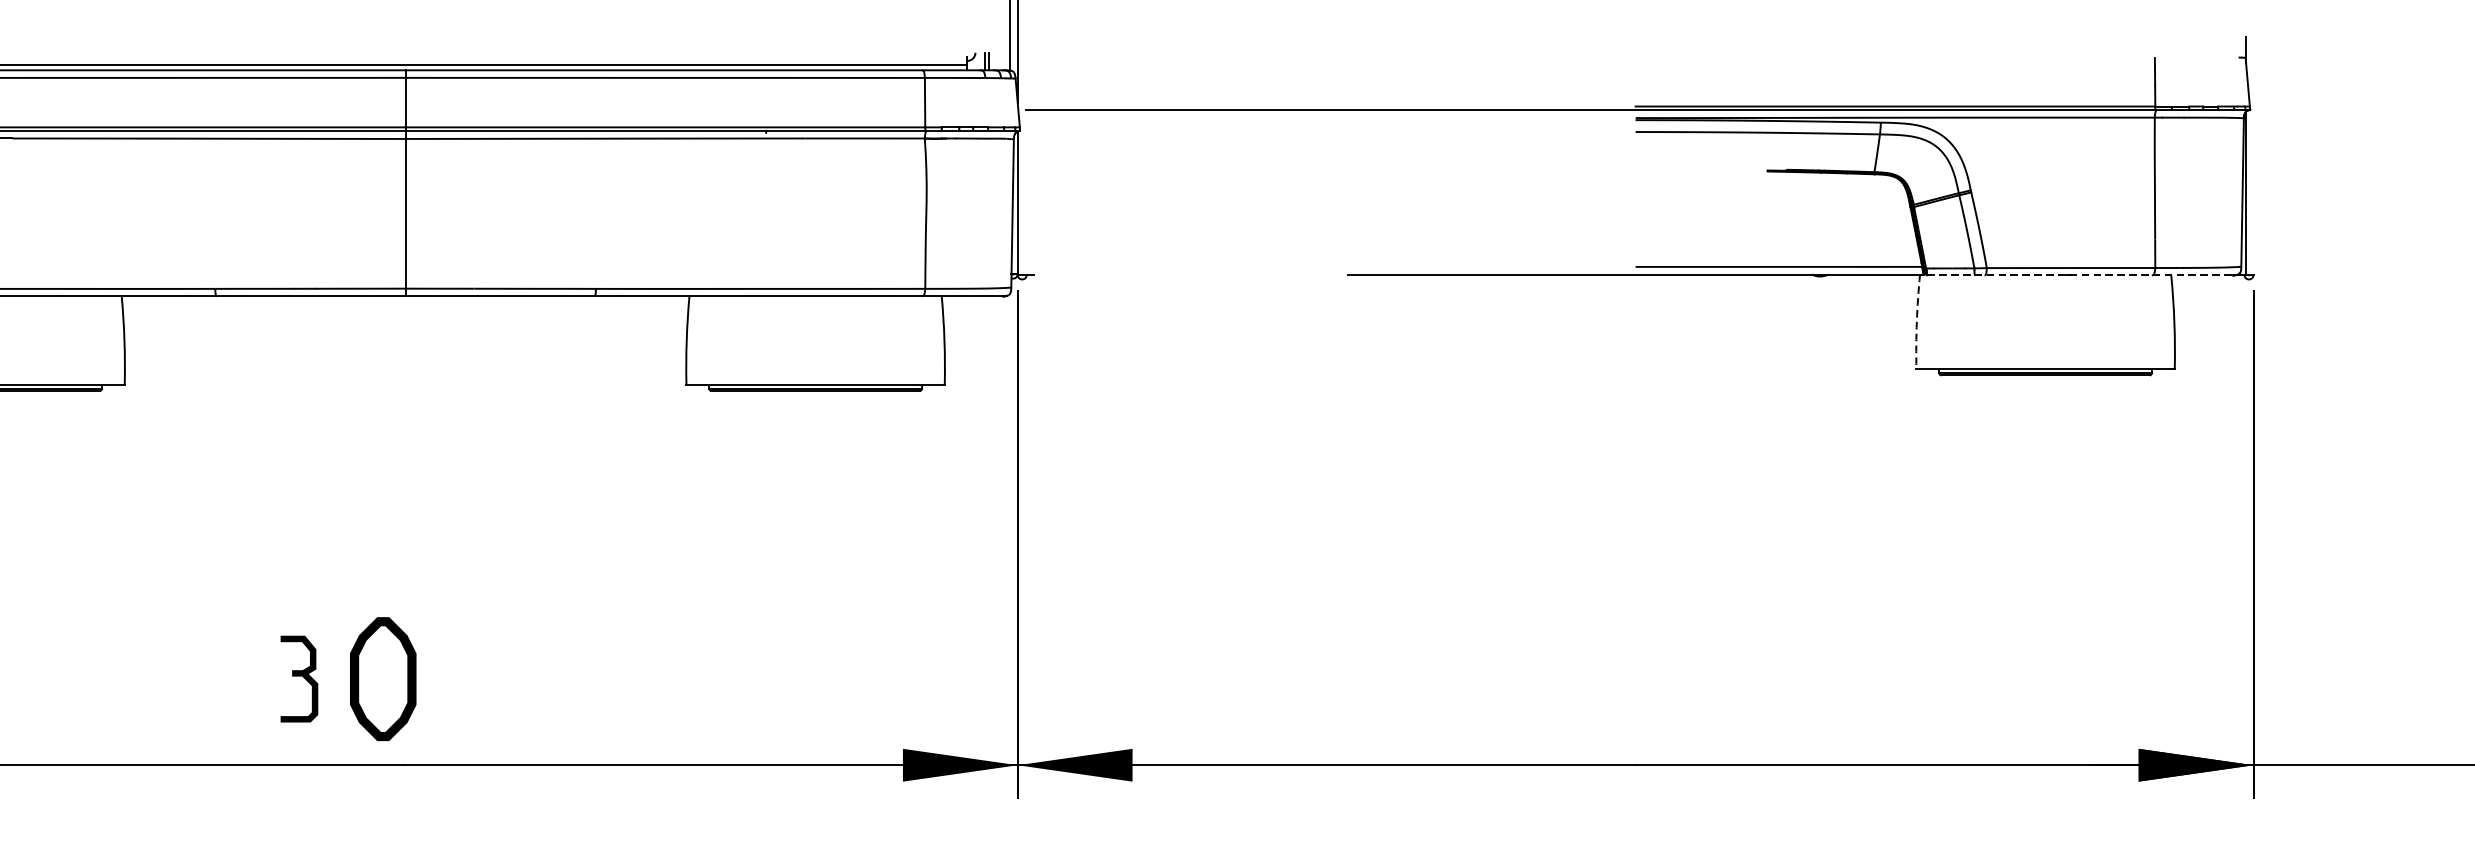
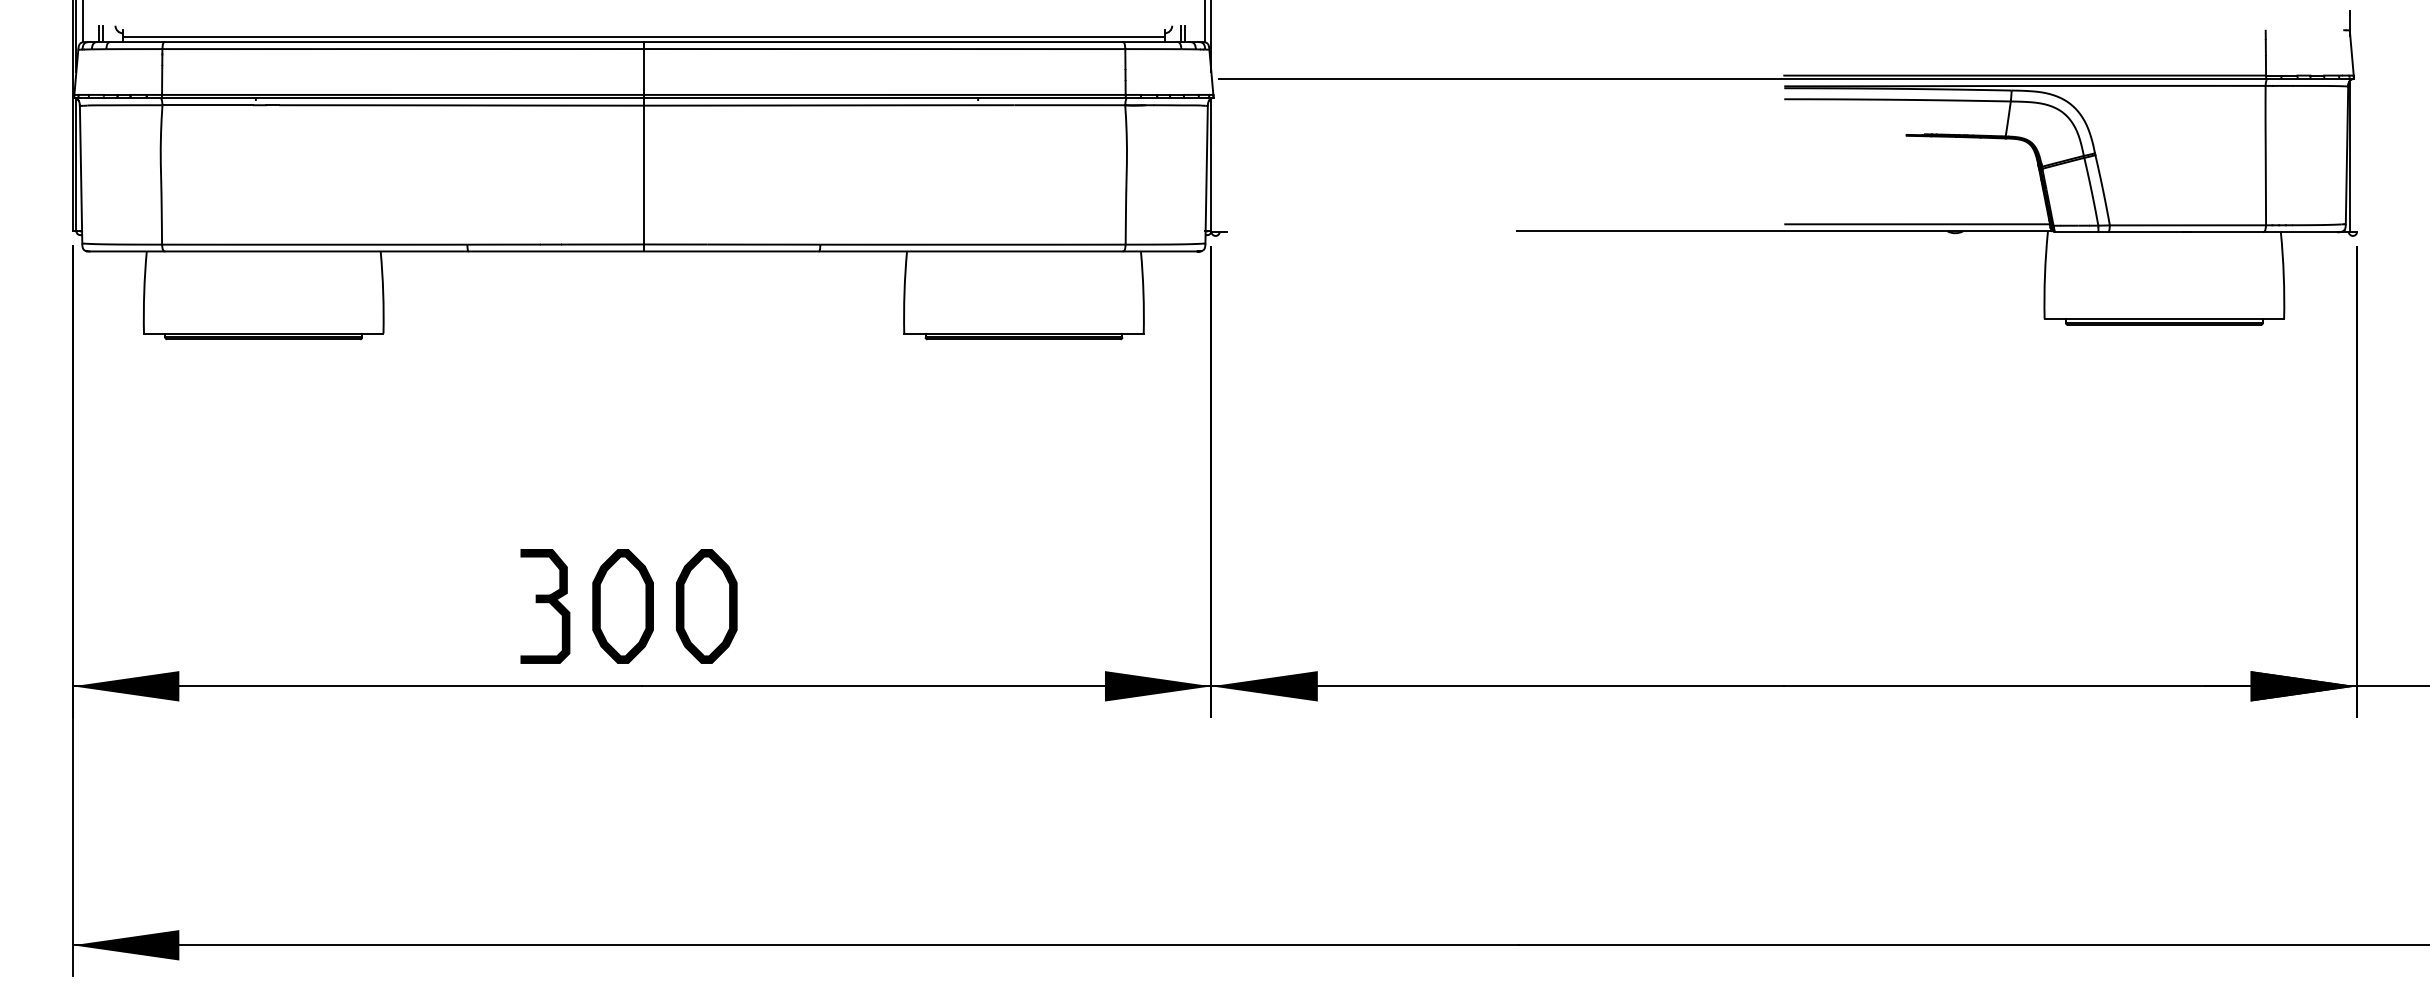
line: (2080, 275) -> (2196, 232), dashed -> solid
arc: (1916, 322) -> (2044, 275), dashed -> solid
part: (299, 679) -> (545, 606), size x1.43
part: (473, 679) -> (706, 606), added

